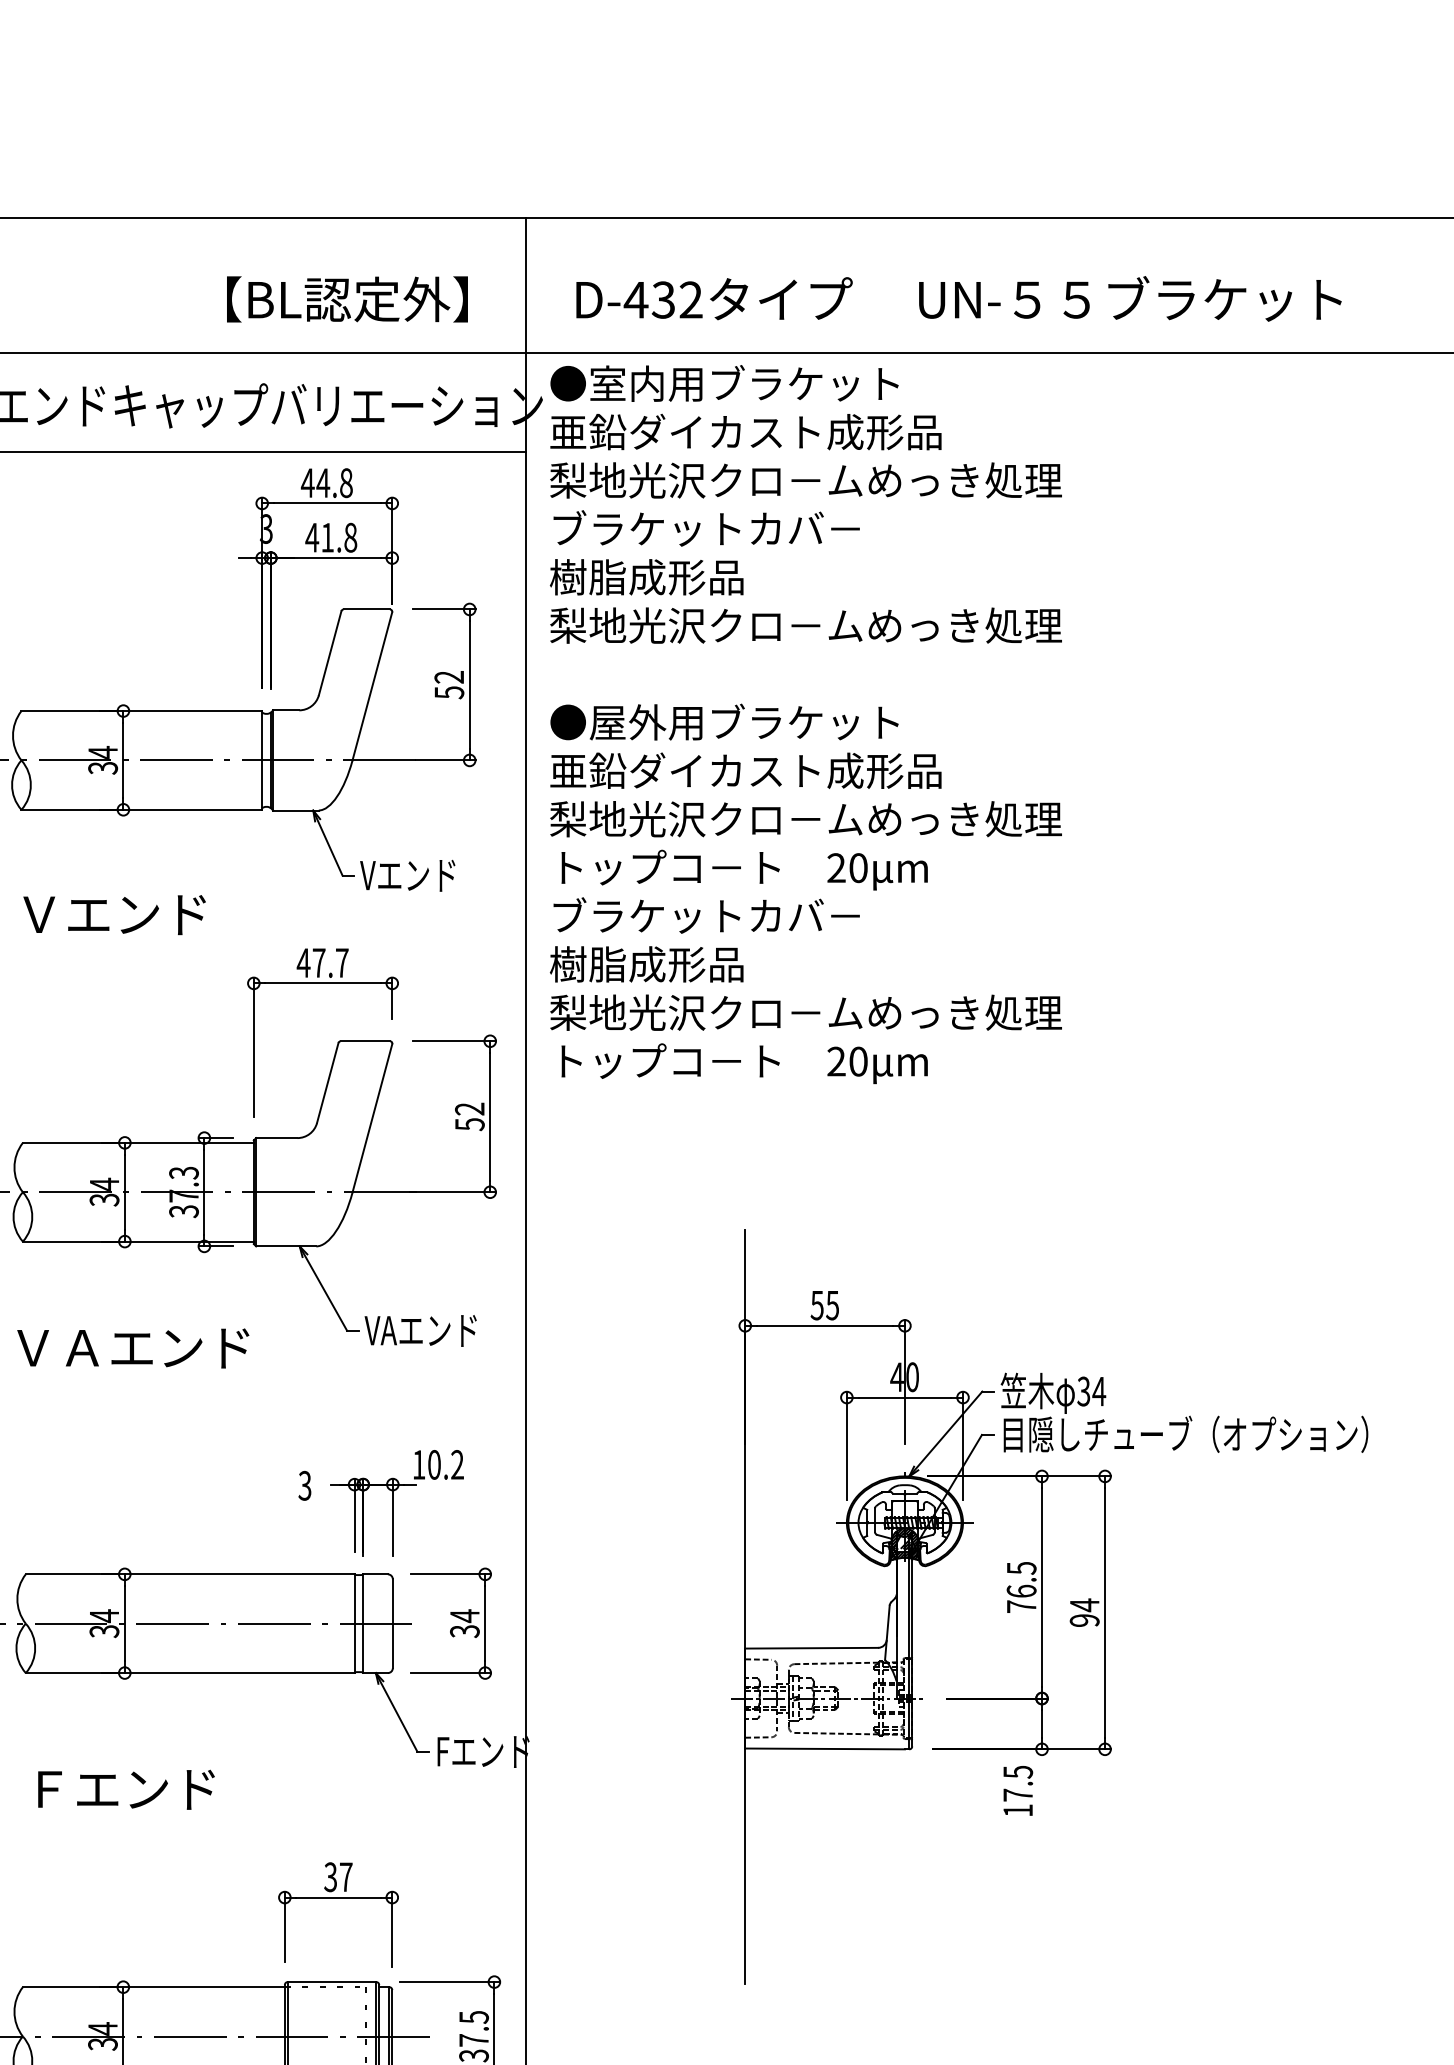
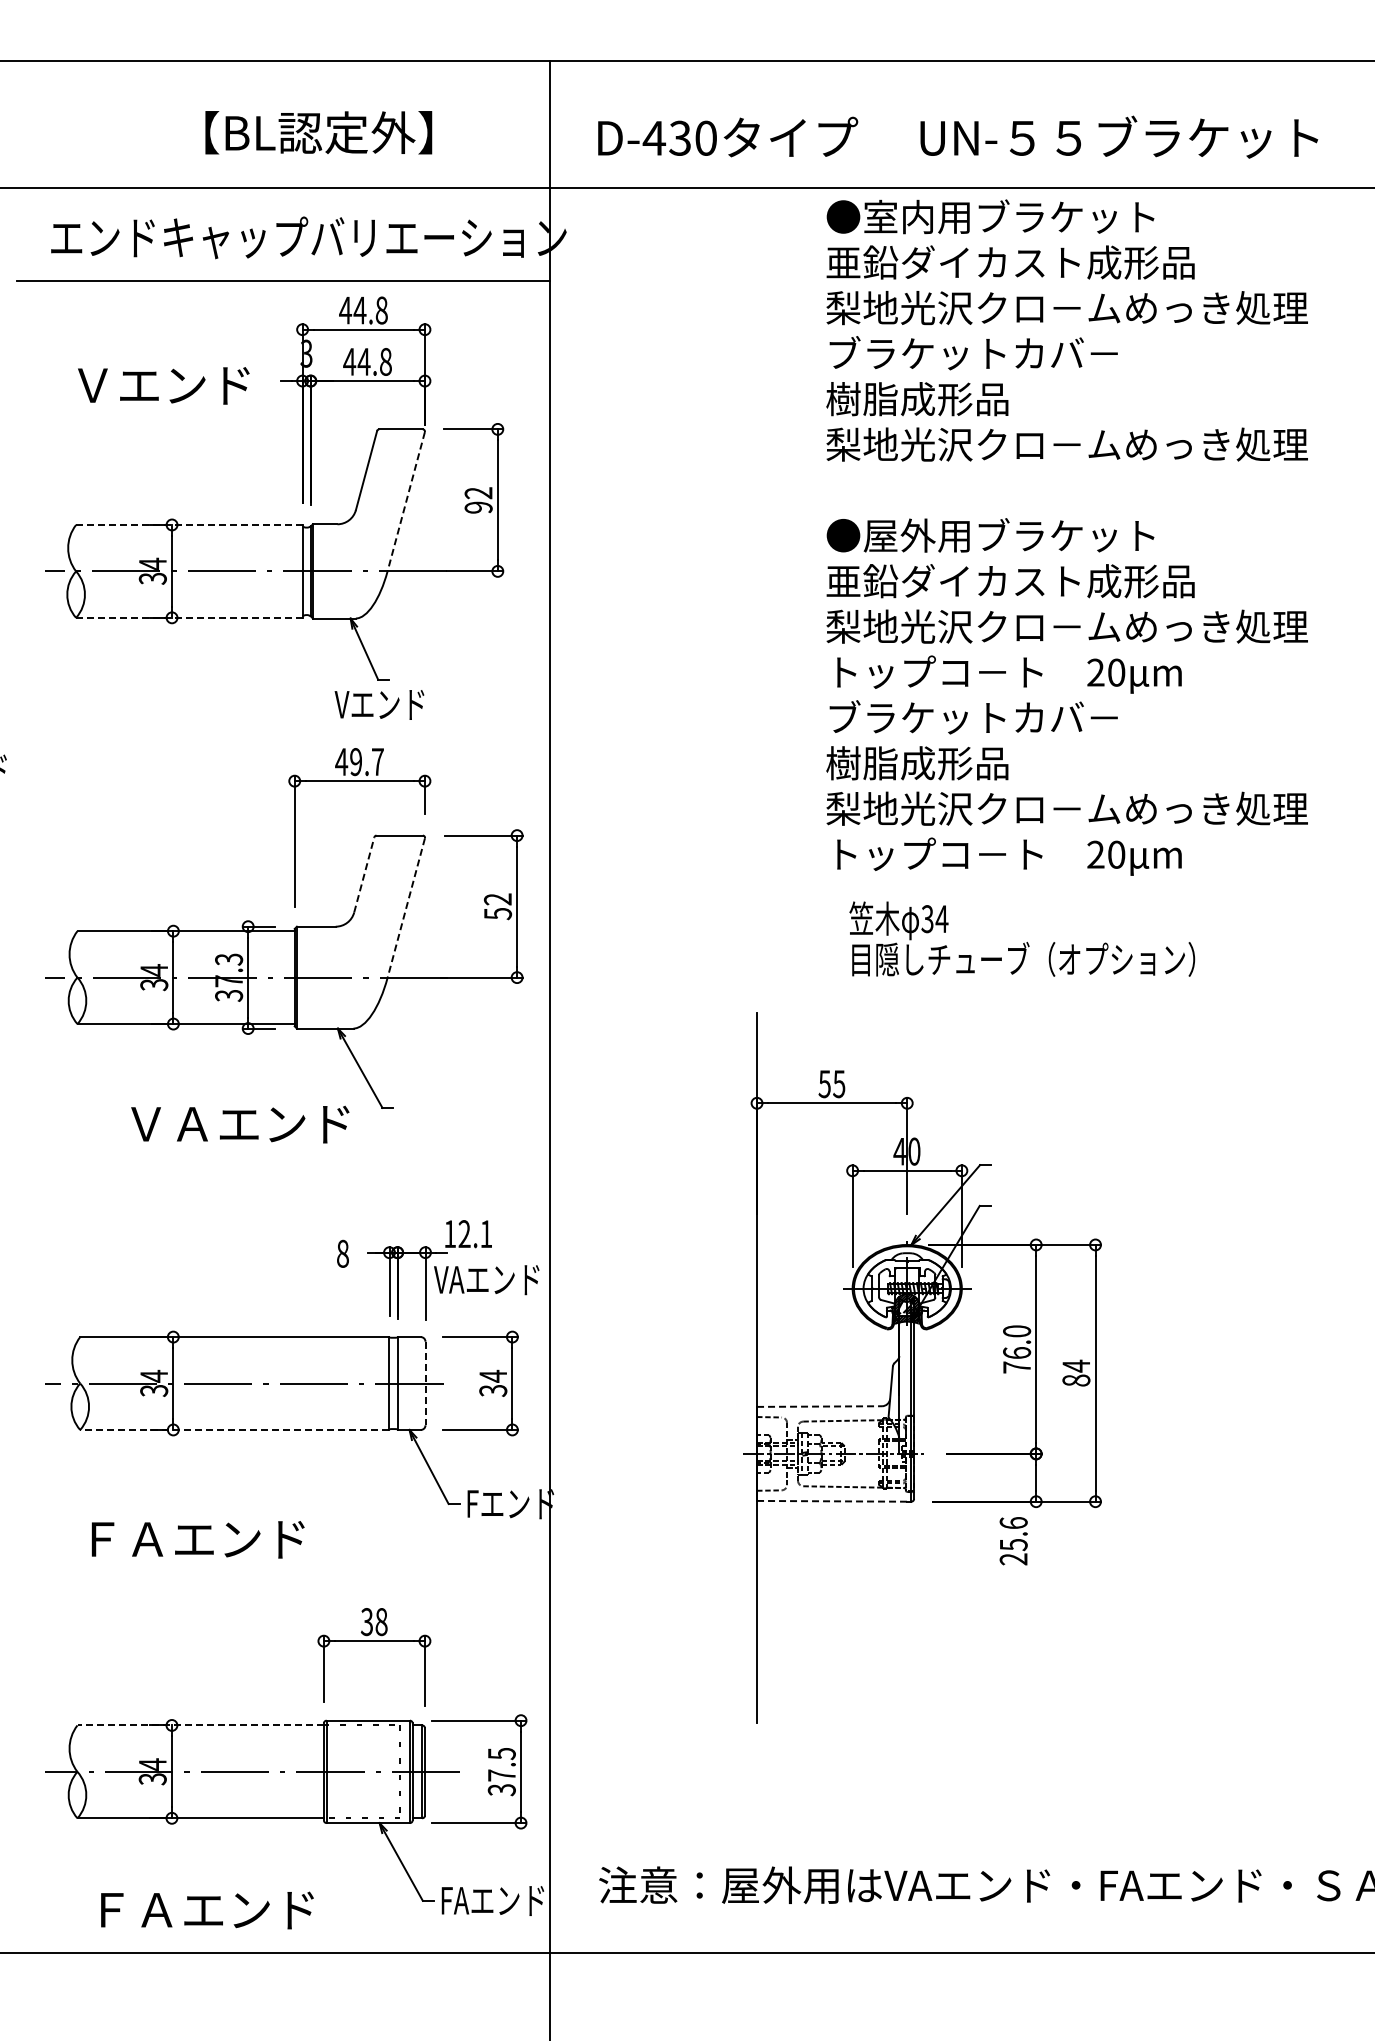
text: (347, 299) -> (318, 132), moved
text: (690, 299) -> (705, 137), D-432 -> D-430
text: (326, 537) -> (363, 361), 41.8 -> 44.8
line: (372, 687) -> (406, 502), solid -> dashed
text: (449, 692) -> (478, 507), 52 -> 92
line: (140, 710) -> (188, 524), solid -> dashed
text: (805, 724) -> (1066, 537), moved
line: (140, 809) -> (188, 617), solid -> dashed
text: (407, 875) -> (379, 704), moved
text: (114, 914) -> (163, 385), moved
text: (319, 963) -> (356, 762), 47.7 -> 49.7
line: (328, 1082) -> (364, 874), solid -> dashed
line: (372, 1118) -> (406, 908), solid -> dashed
text: (420, 1331) -> (486, 1280), moved
text: (133, 1348) -> (240, 1124), moved
text: (1184, 1412) -> (1022, 938), moved
text: (445, 1465) -> (475, 1234), 10.2 -> 12.1
text: (304, 1485) -> (342, 1253), 3 -> 8
text: (1022, 1568) -> (1017, 1331), 76.5 -> 76.0
text: (1084, 1620) -> (1076, 1380), 94 -> 84
line: (392, 1623) -> (425, 1383), solid -> dashed
line: (812, 1648) -> (820, 1406), solid -> dashed
line: (189, 1672) -> (234, 1429), solid -> dashed
line: (825, 1749) -> (832, 1501), solid -> dashed
text: (170, 1789) -> (216, 1539), Ｆエンド -> ＦＡエンド
text: (1017, 1791) -> (1013, 1541), 17.5 -> 25.6
text: (346, 1877) -> (381, 1622), 37 -> 38
line: (153, 1987) -> (200, 1725), solid -> dashed

